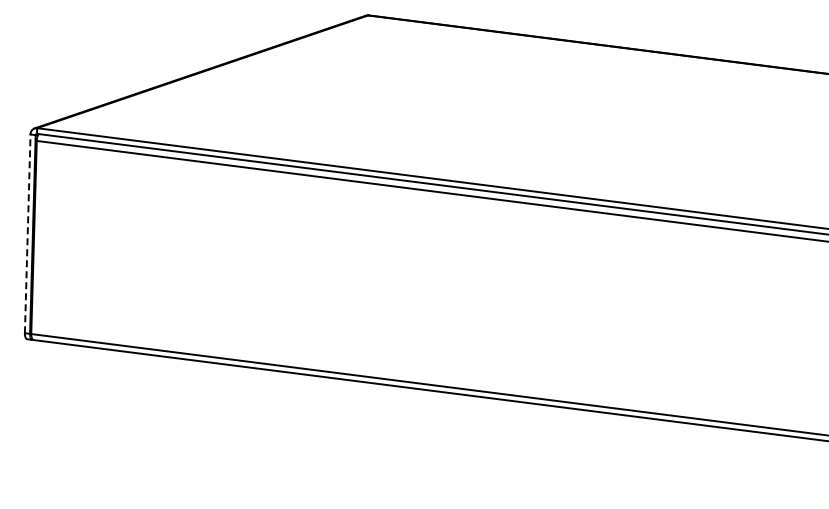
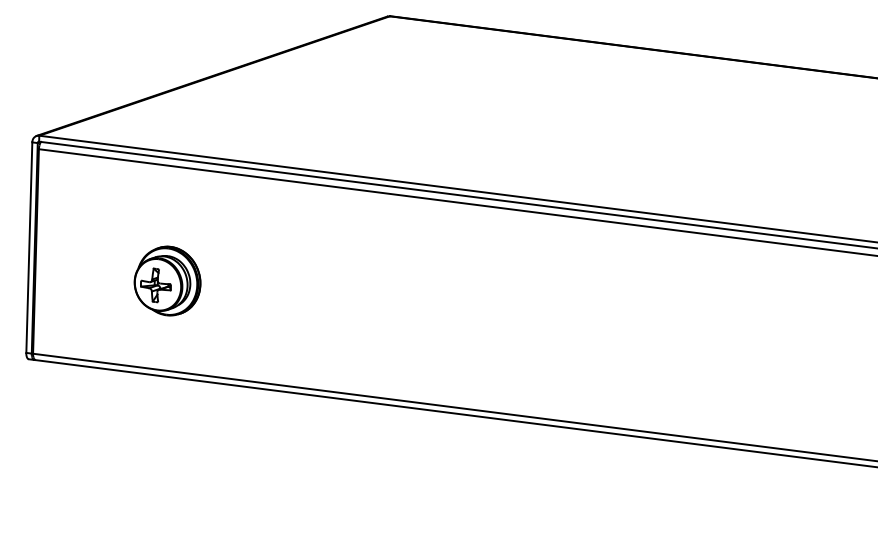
line: (27, 233) -> (29, 247), dashed -> solid
part: (158, 265) -> (167, 281), added

